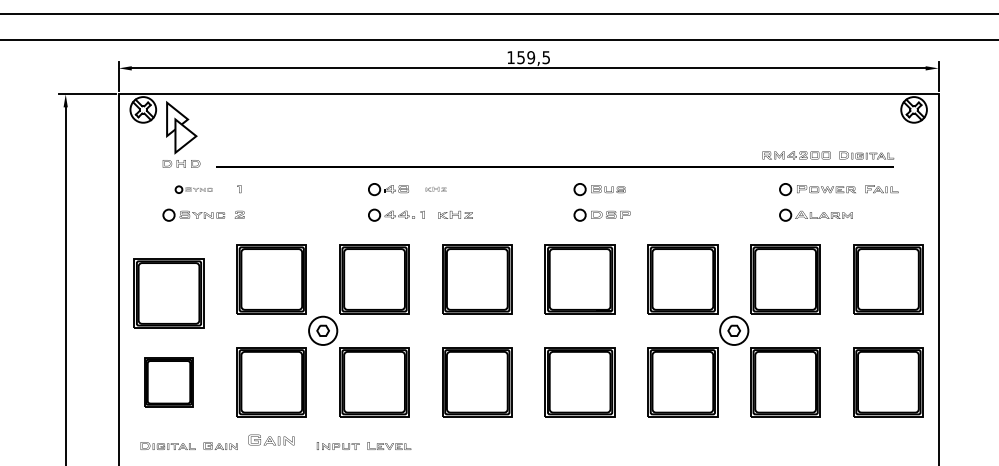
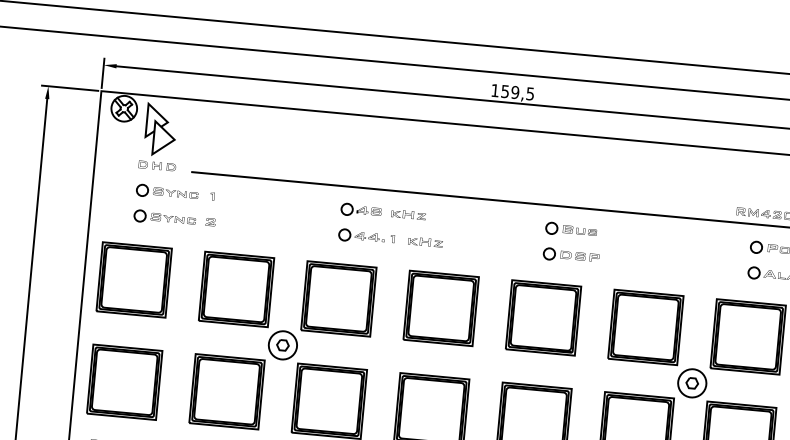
part: (193, 189) -> (166, 192), size x1.67
part: (435, 189) -> (407, 214), size x1.67
part: (168, 293) -> (133, 279), moved
part: (168, 382) -> (124, 382), size x1.43

